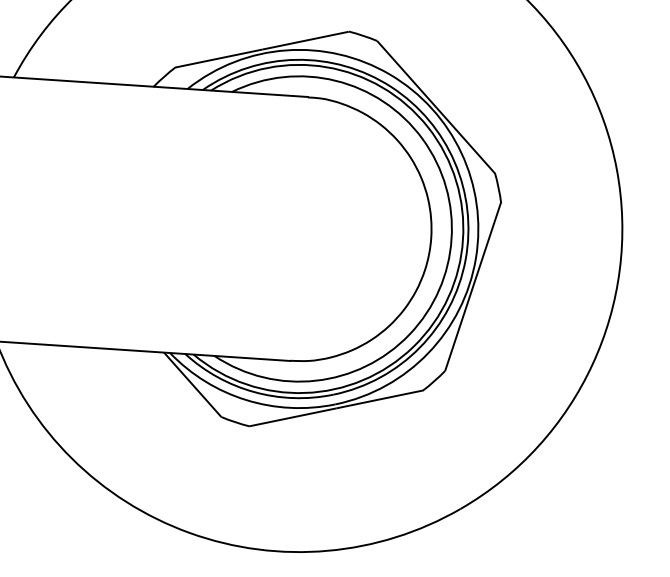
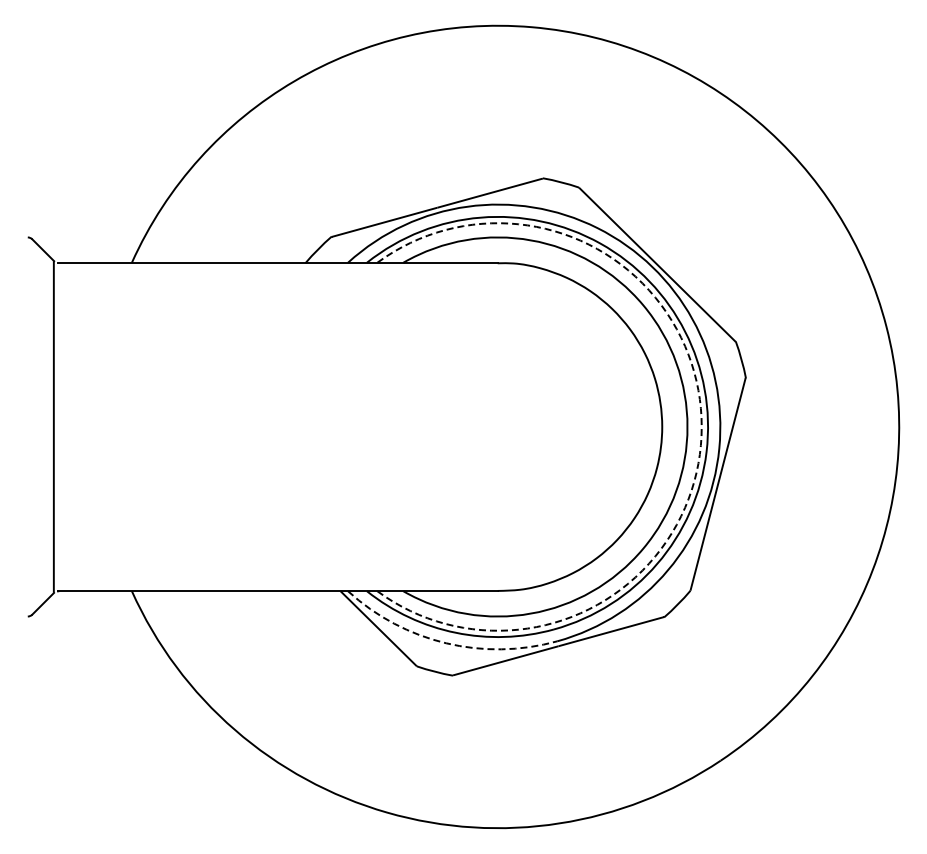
arc: (462, 239) -> (701, 426), solid -> dashed
arc: (246, 400) -> (446, 643), solid -> dashed

